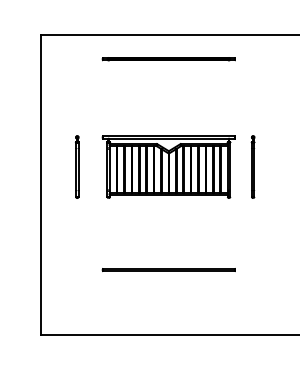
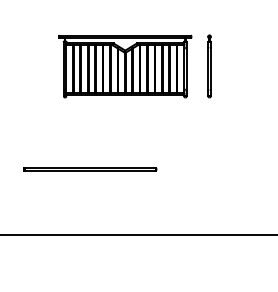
line: (76, 166) -> (32, 65), removed
line: (168, 269) -> (89, 168), moved

